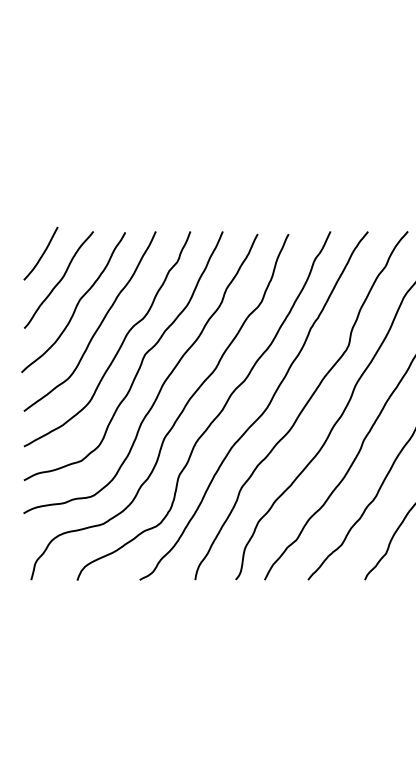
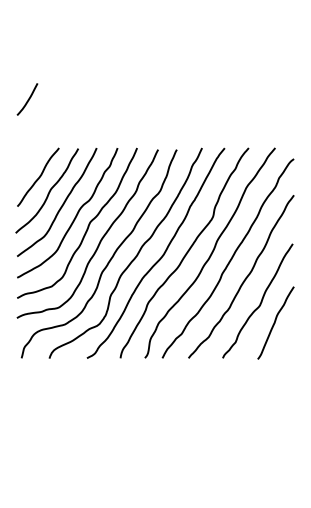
curve: (41, 253) -> (27, 99), moved

